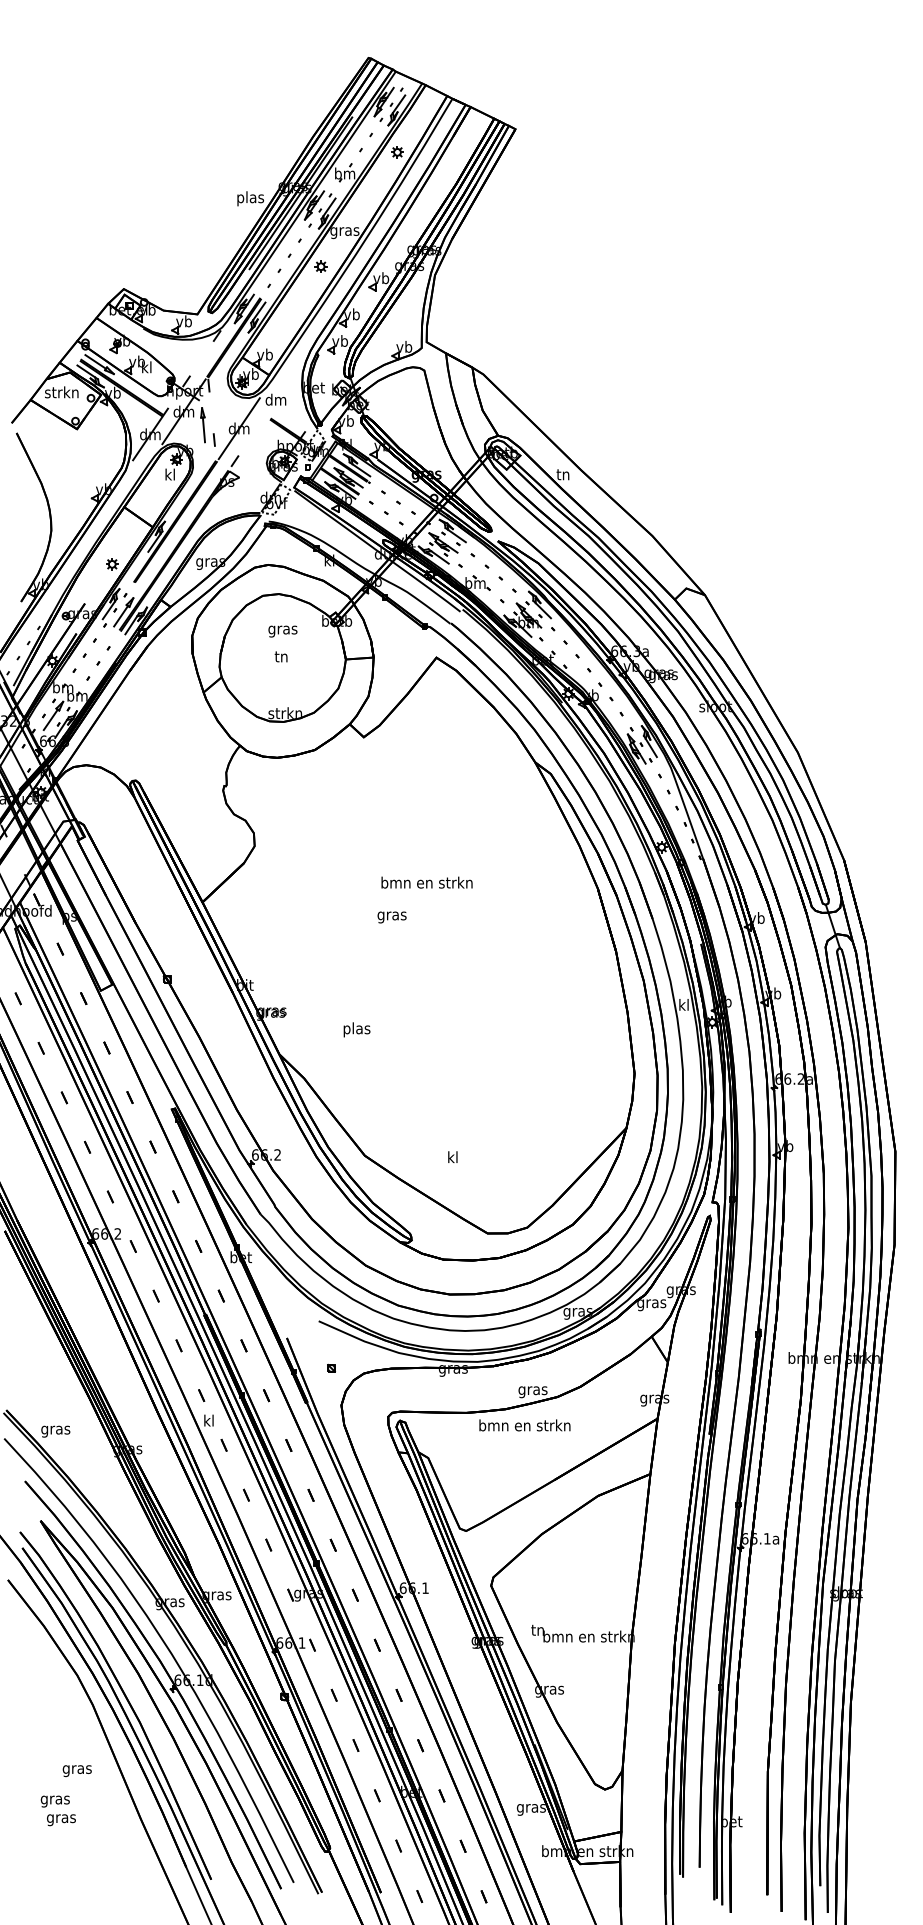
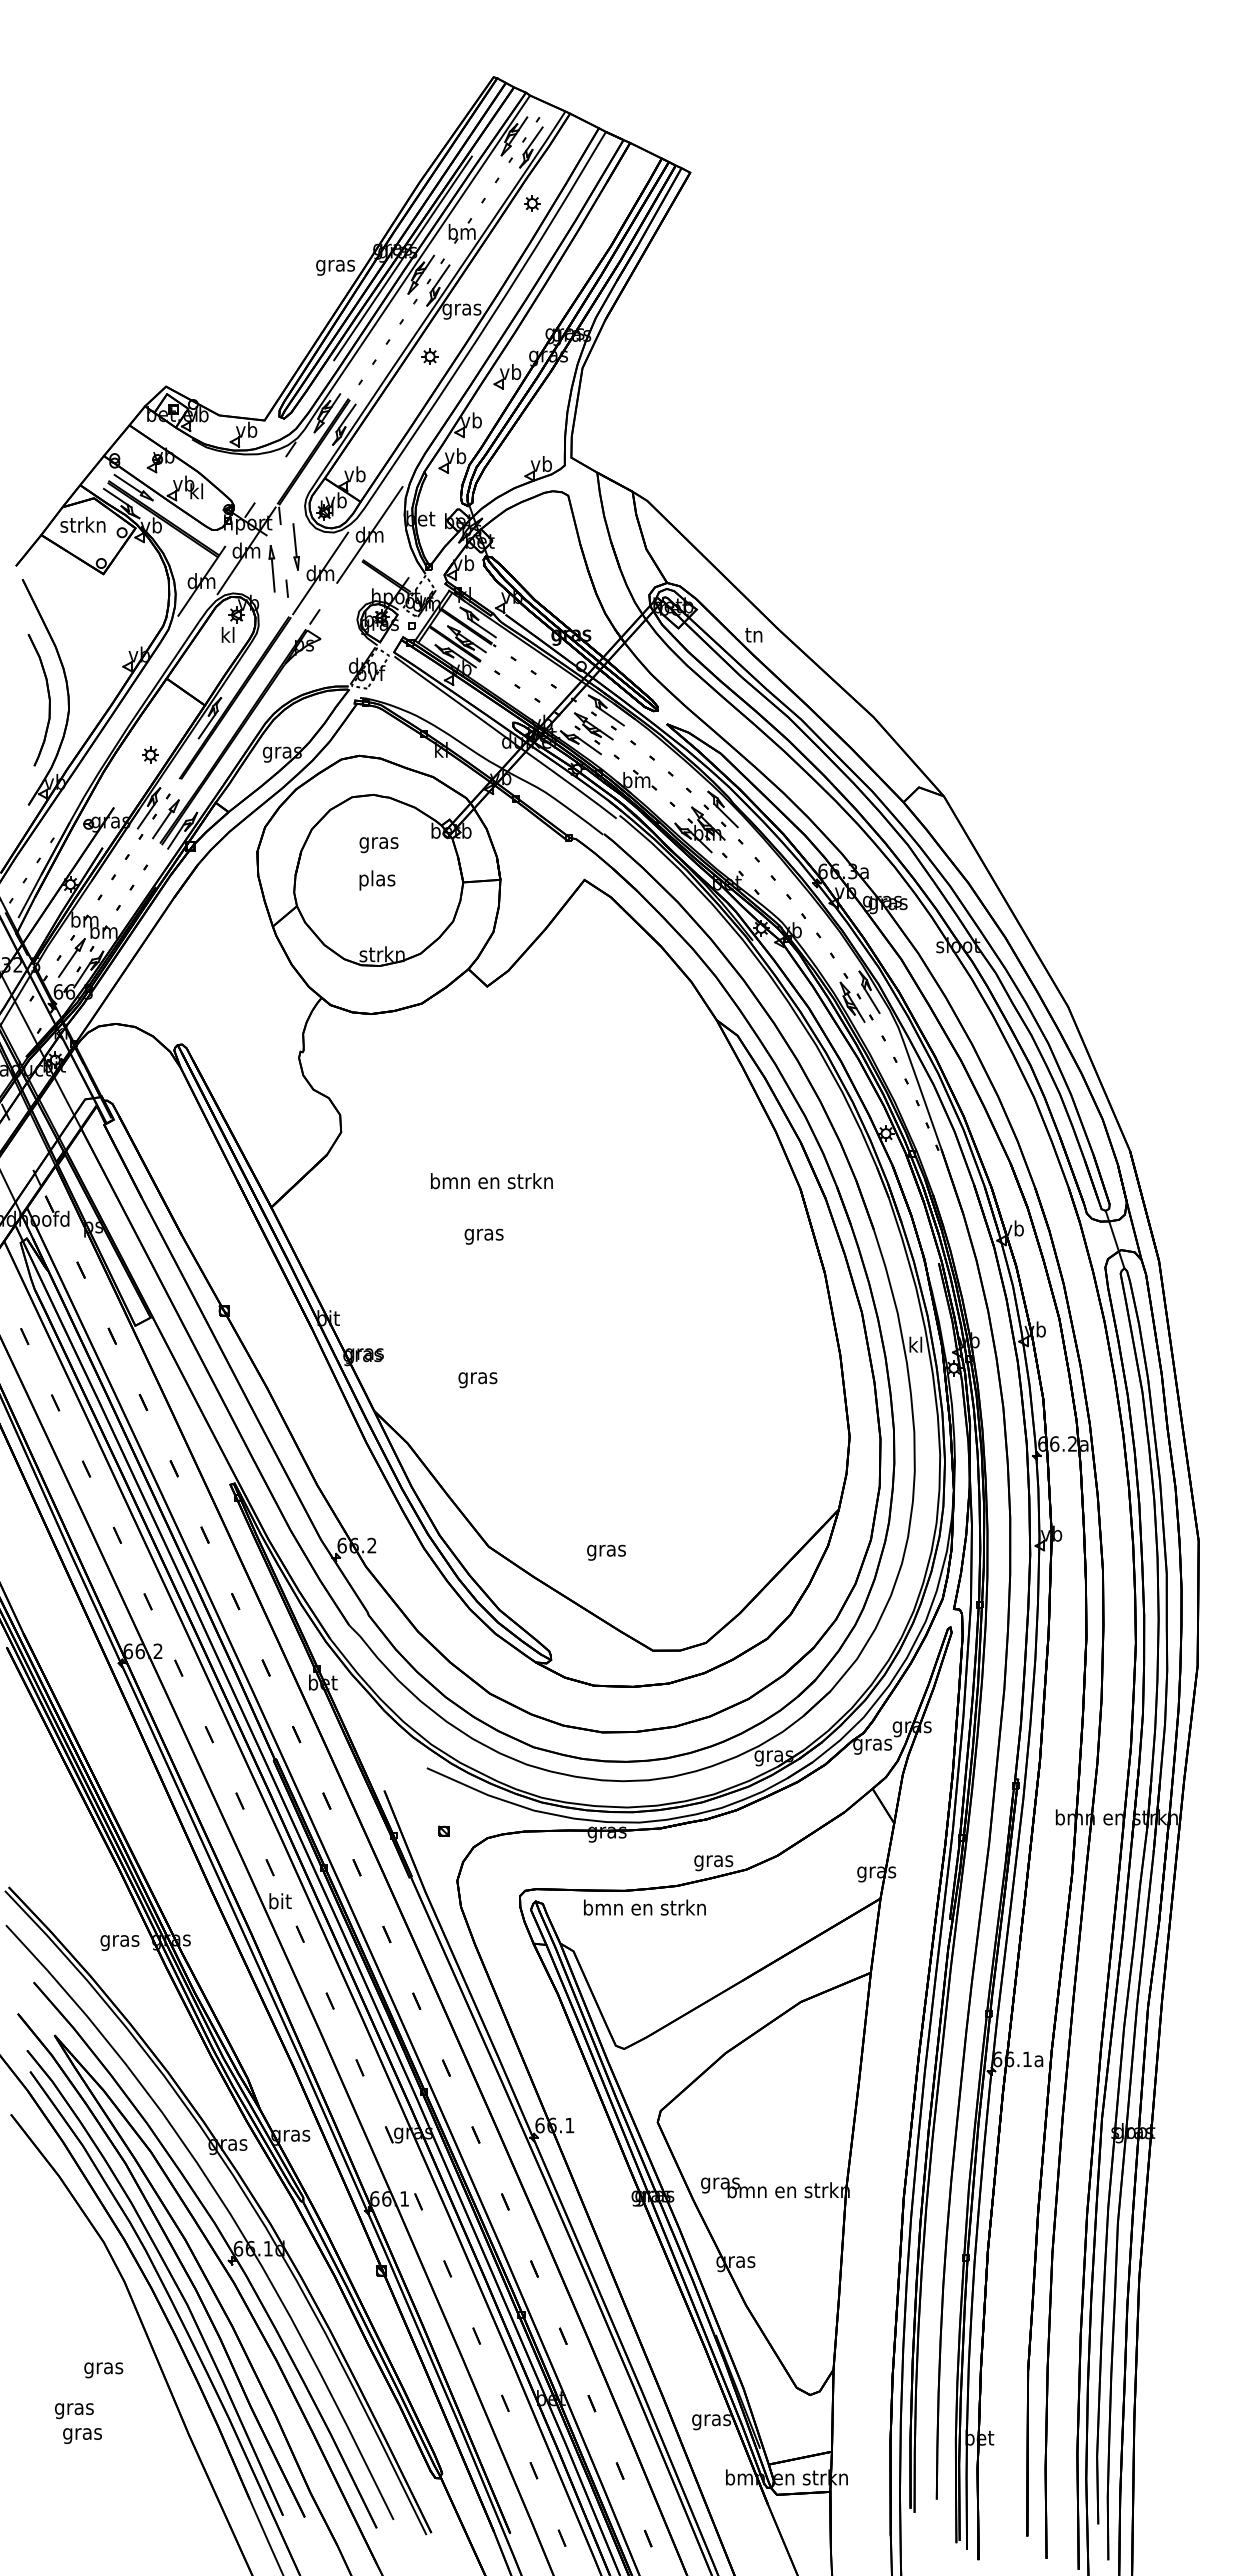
text: (250, 198) -> (335, 265), plas -> gras
line: (275, 399) -> (369, 534), added
part: (220, 408) -> (295, 546), added
part: (36, 522) -> (48, 699), added
text: (281, 658) -> (377, 880), tn -> plas
text: (426, 882) -> (491, 1181), moved
text: (391, 917) -> (483, 1236), moved
text: (356, 1030) -> (477, 1378), plas -> gras
text: (452, 1158) -> (606, 1550), kl -> gras
text: (209, 1420) -> (280, 1901), kl -> bit
text: (524, 1425) -> (644, 1907), moved
text: (55, 1431) -> (119, 1942), moved
text: (538, 1631) -> (720, 2183), tn -> gras
part: (131, 1686) -> (176, 2257), added

